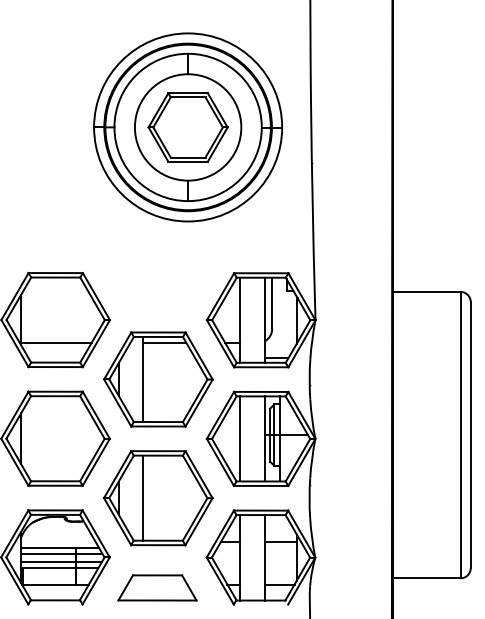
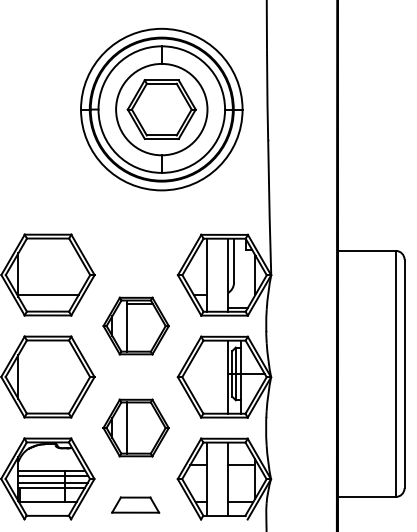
part: (157, 378) -> (135, 325), size x0.7
line: (240, 438) -> (206, 376), removed
part: (157, 497) -> (135, 427), size x0.7
part: (157, 587) -> (135, 504), size x0.7

